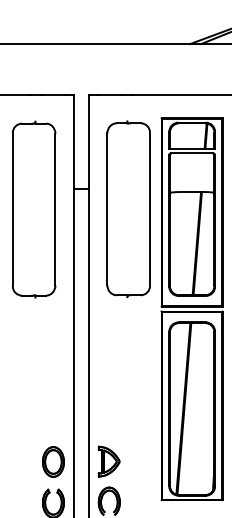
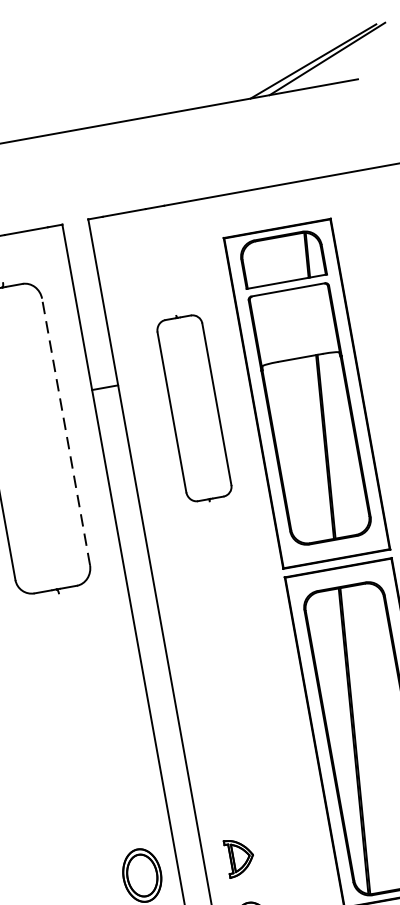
line: (55, 209) -> (66, 431), solid -> dashed
part: (128, 209) -> (194, 408), size x0.6
part: (108, 461) -> (238, 857), size x0.7

